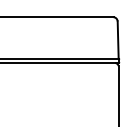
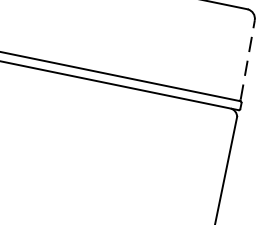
line: (118, 39) -> (248, 59), solid -> dashed

